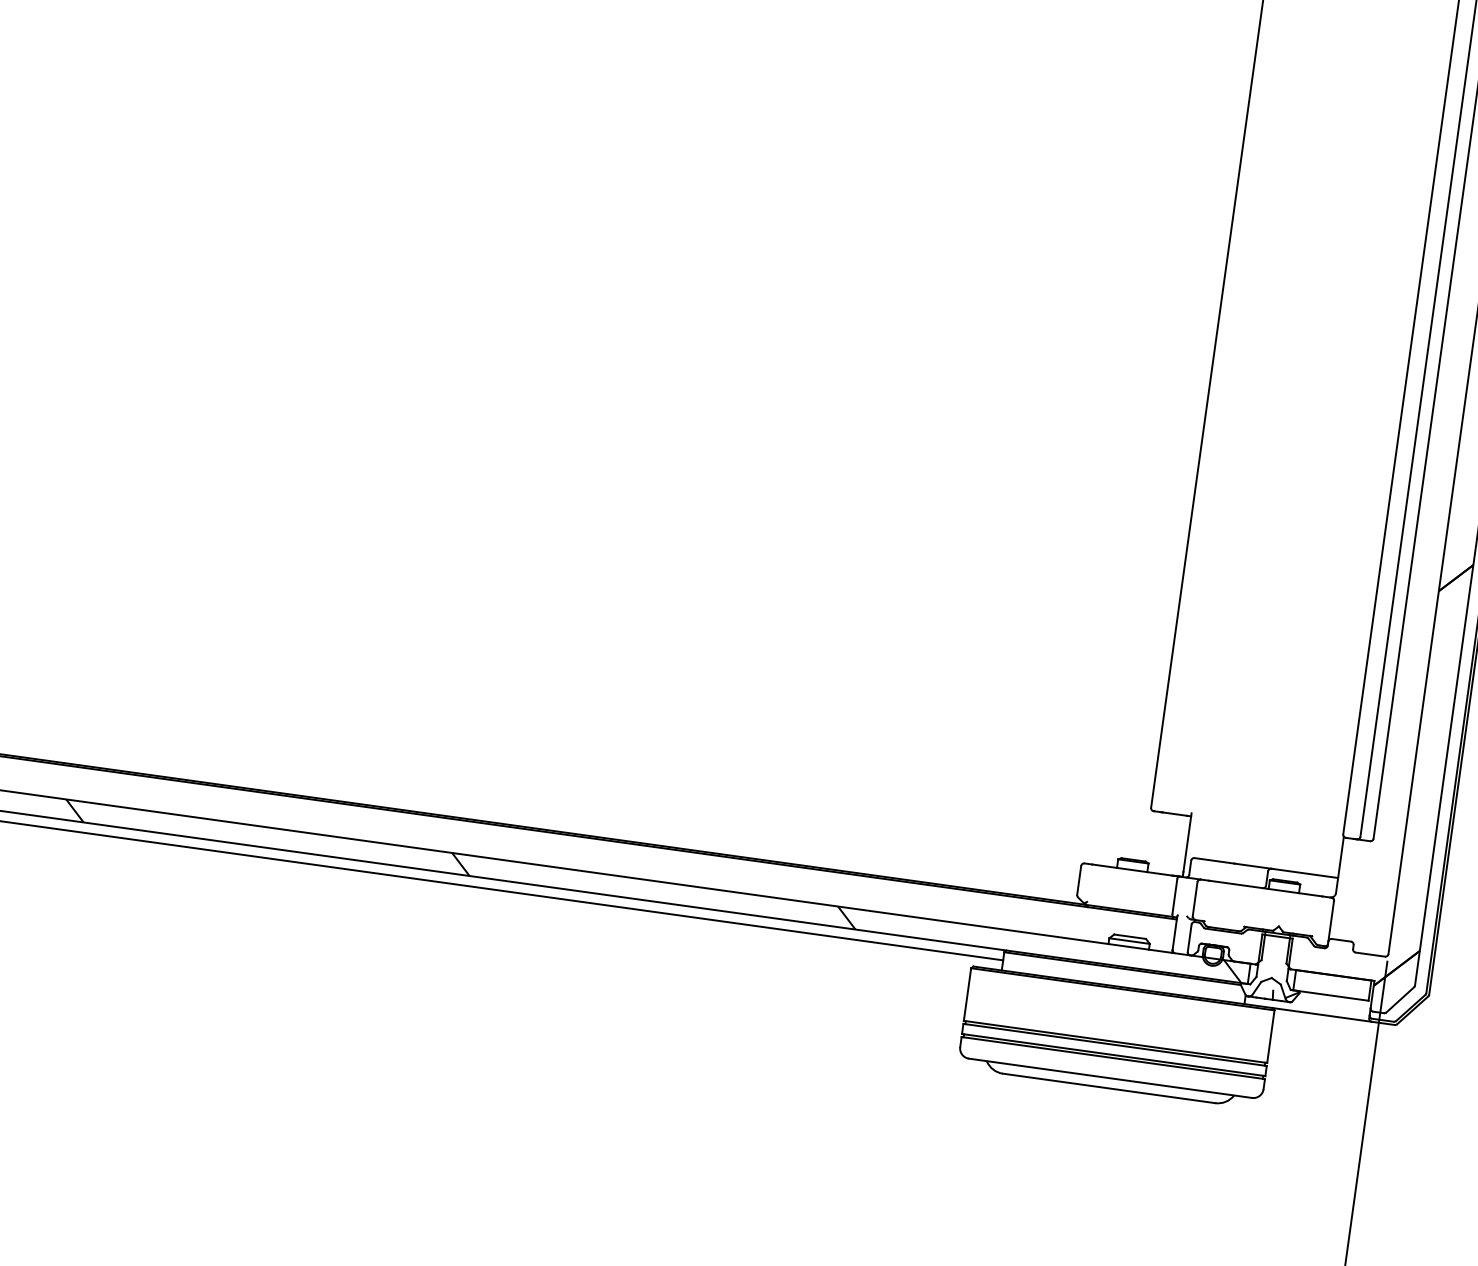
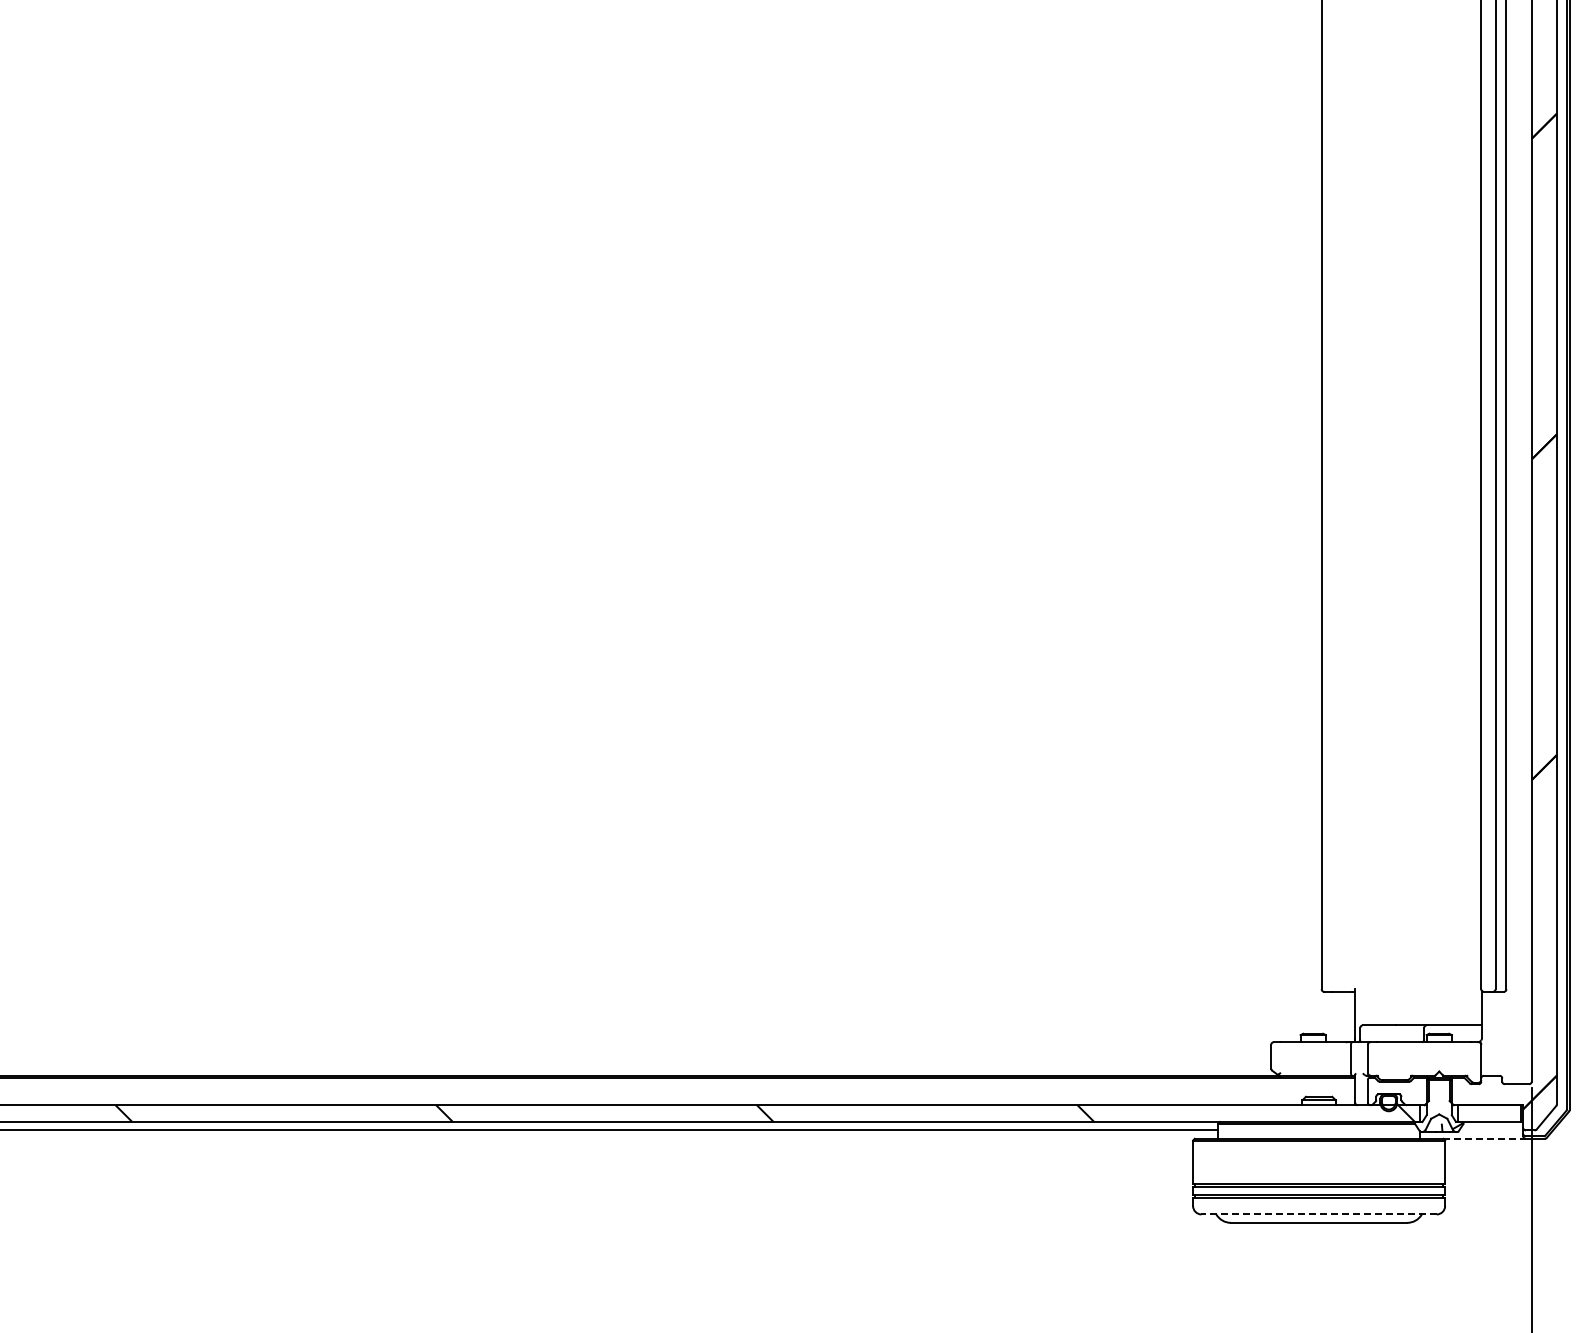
line: (1323, 1014) -> (1485, 1138), solid -> dashed
line: (1110, 1078) -> (1319, 1214), solid -> dashed

